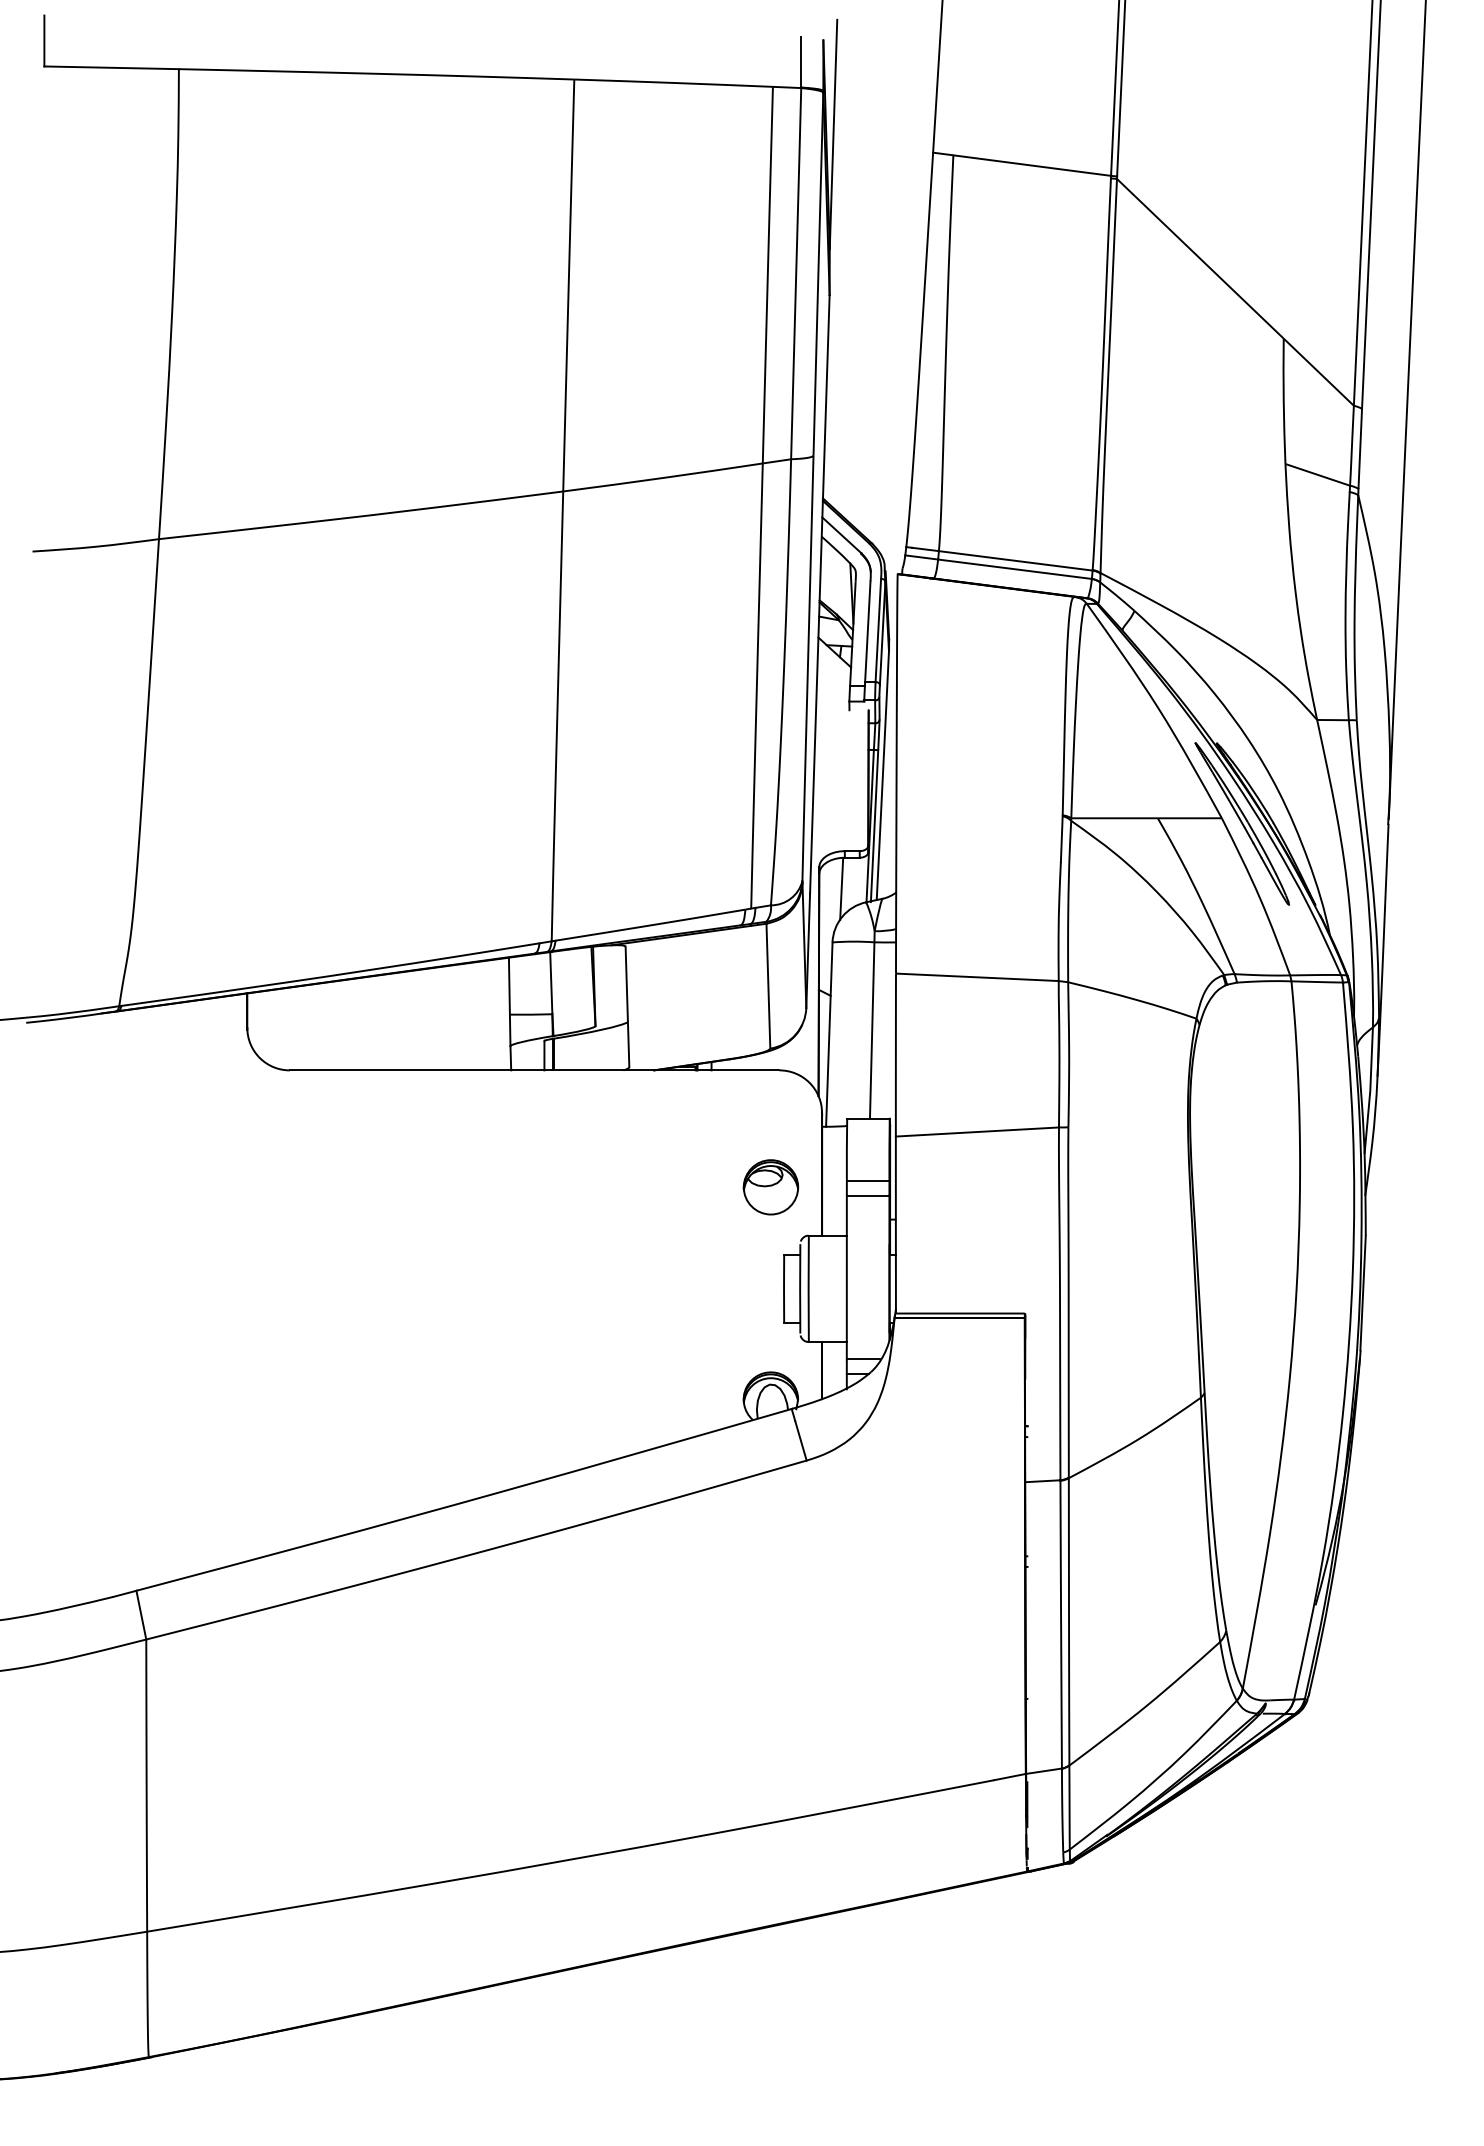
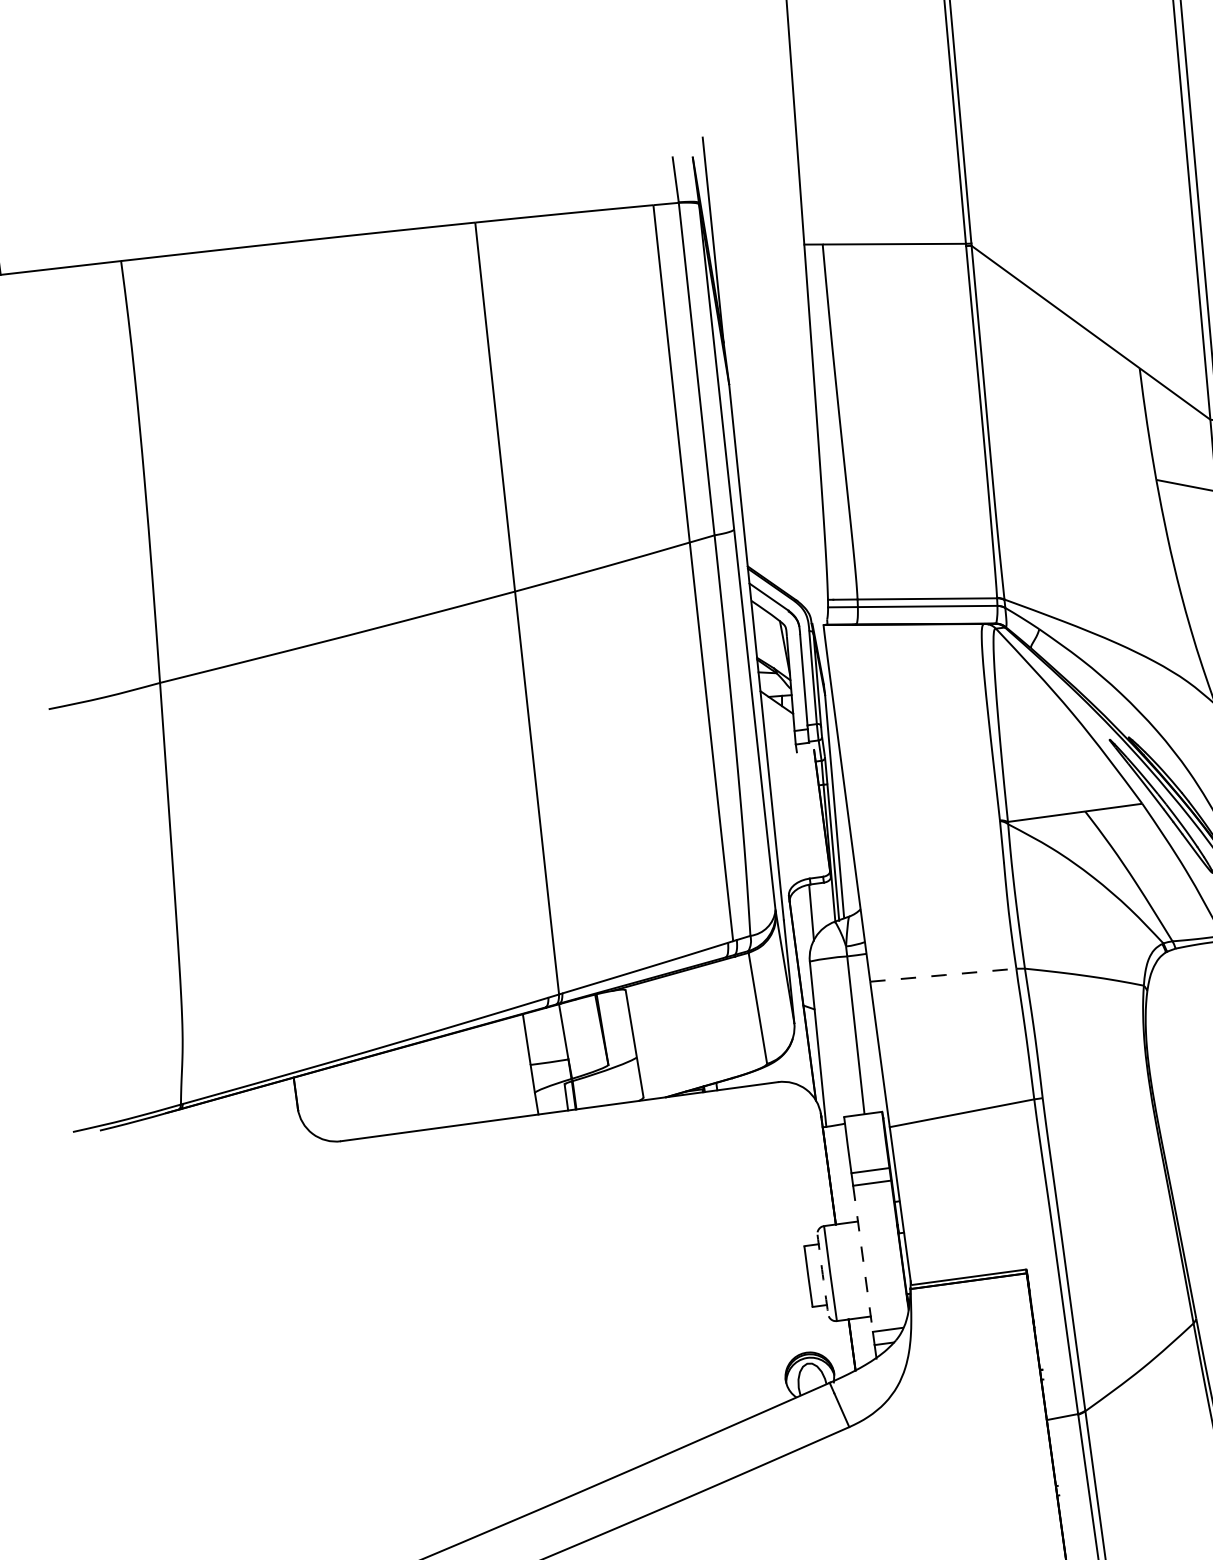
line: (978, 977) -> (944, 975), solid -> dashed
part: (770, 1187) -> (784, 1187), removed
line: (846, 1277) -> (862, 1258), solid -> dashed
arc: (800, 1288) -> (823, 1274), solid -> dashed

